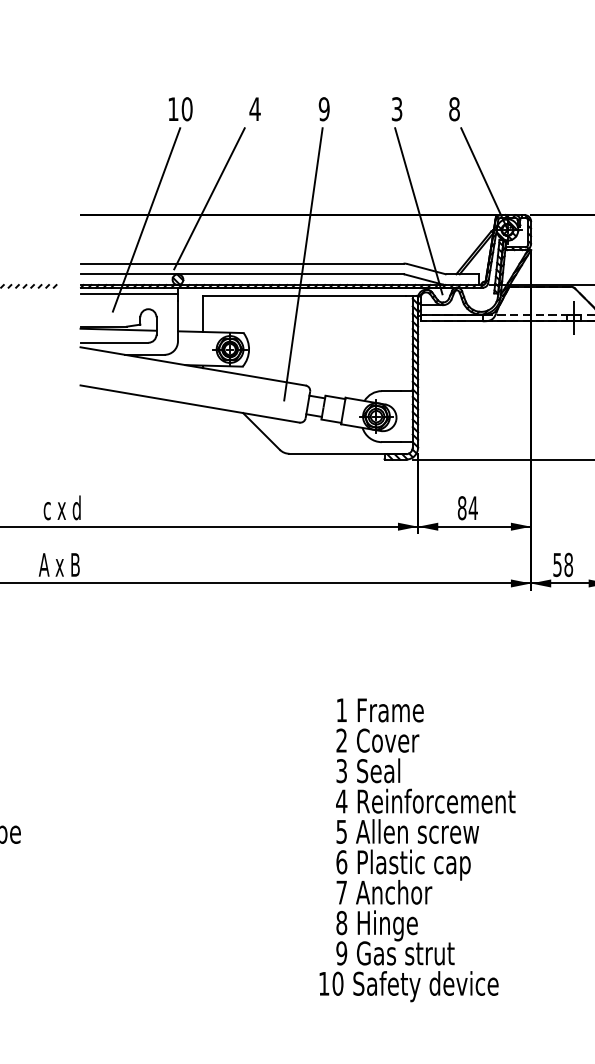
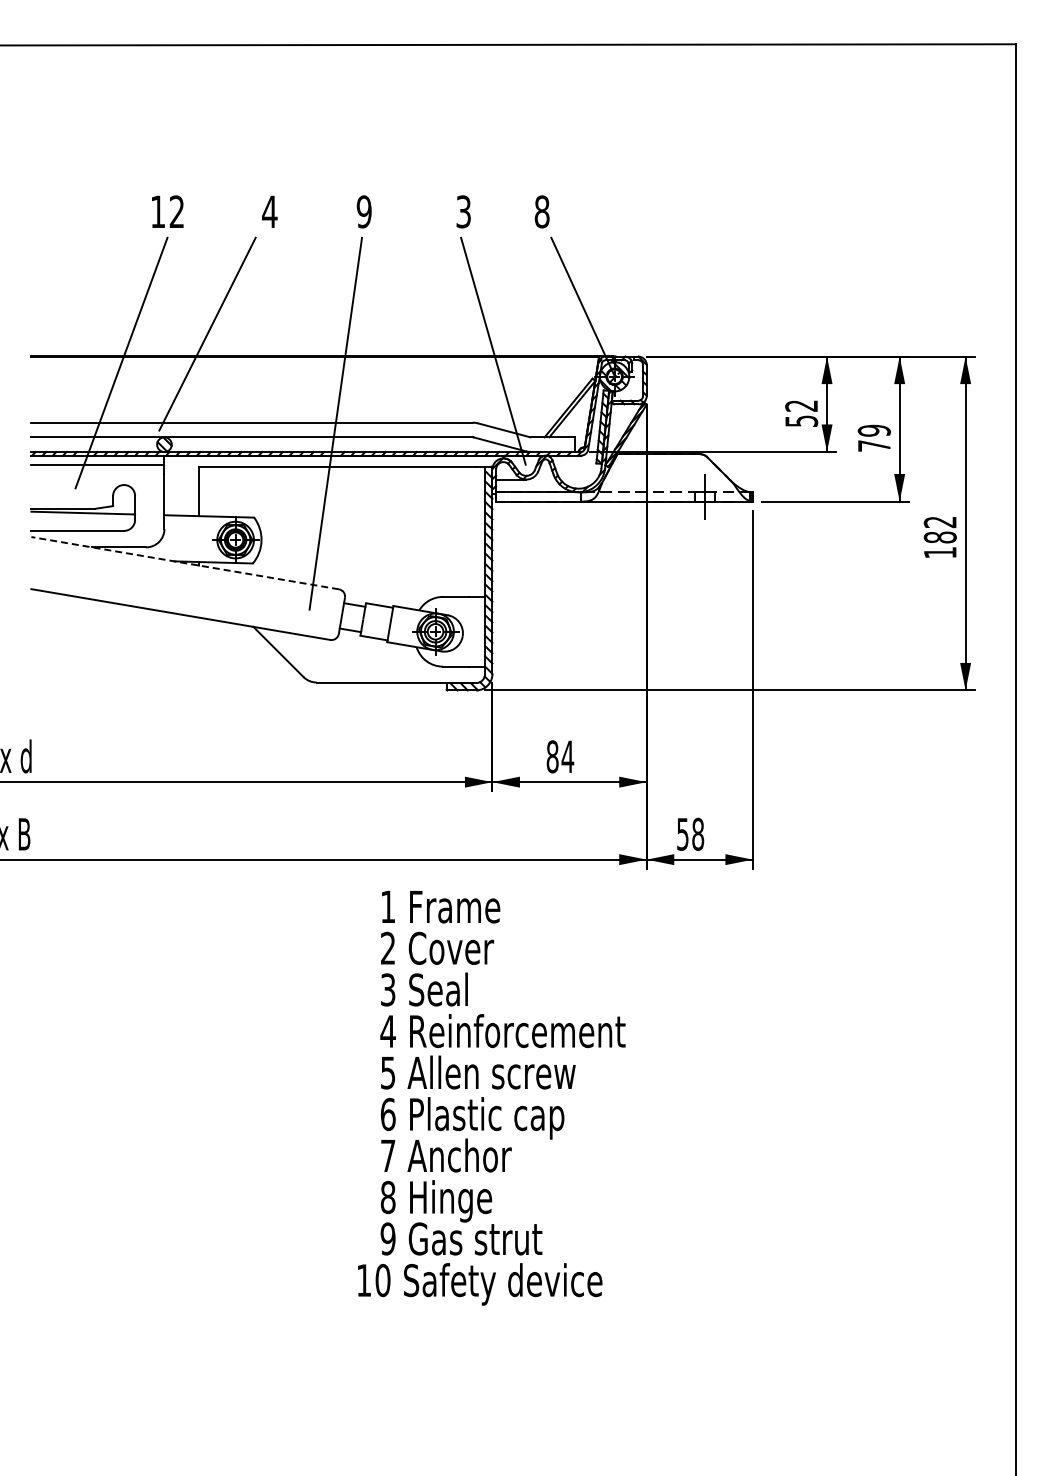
text: (186, 108) -> (176, 211), 10 -> 12
line: (192, 366) -> (184, 563), solid -> dashed
text: (417, 850) -> (491, 1098), moved

